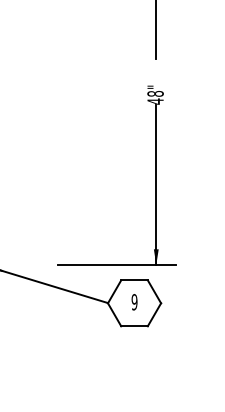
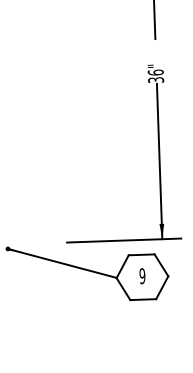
text: (155, 97) -> (155, 76), 48" -> 36"

